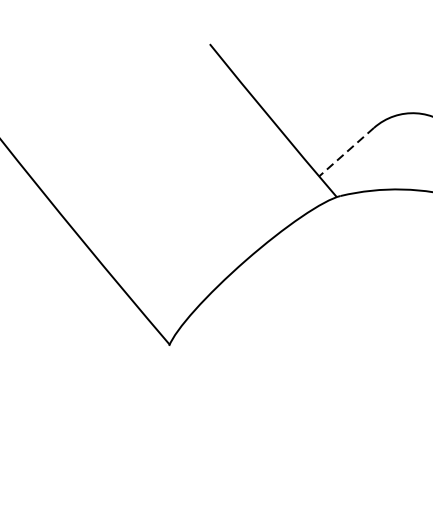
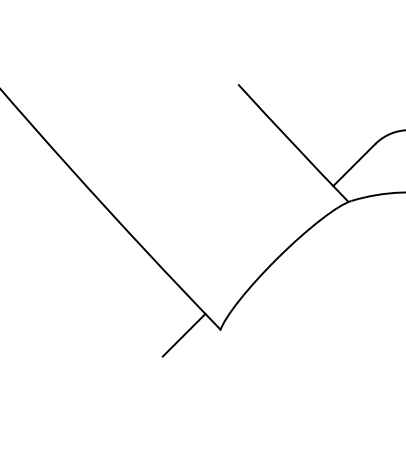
line: (346, 152) -> (354, 165), dashed -> solid
line: (123, 347) -> (183, 334), added

